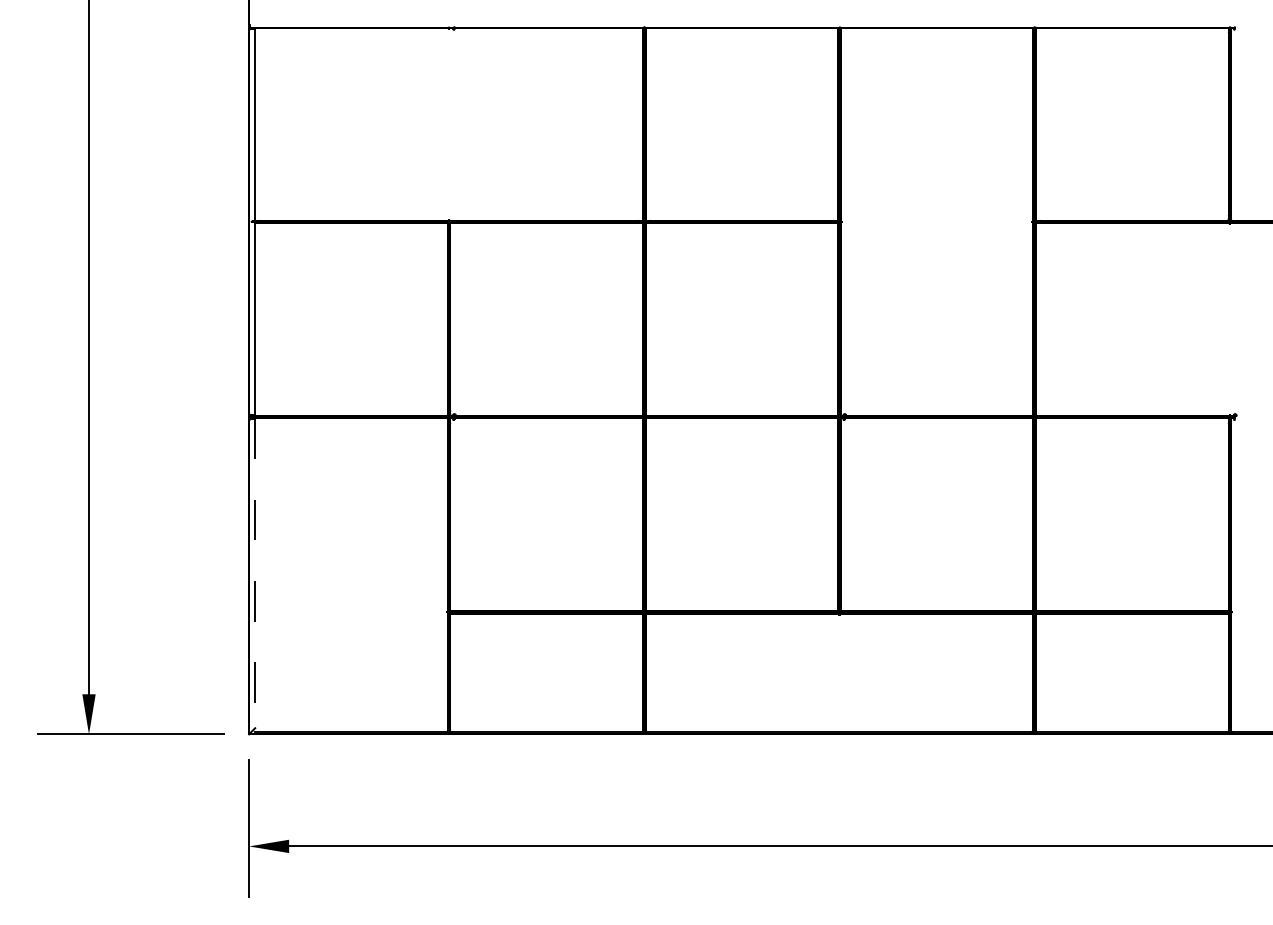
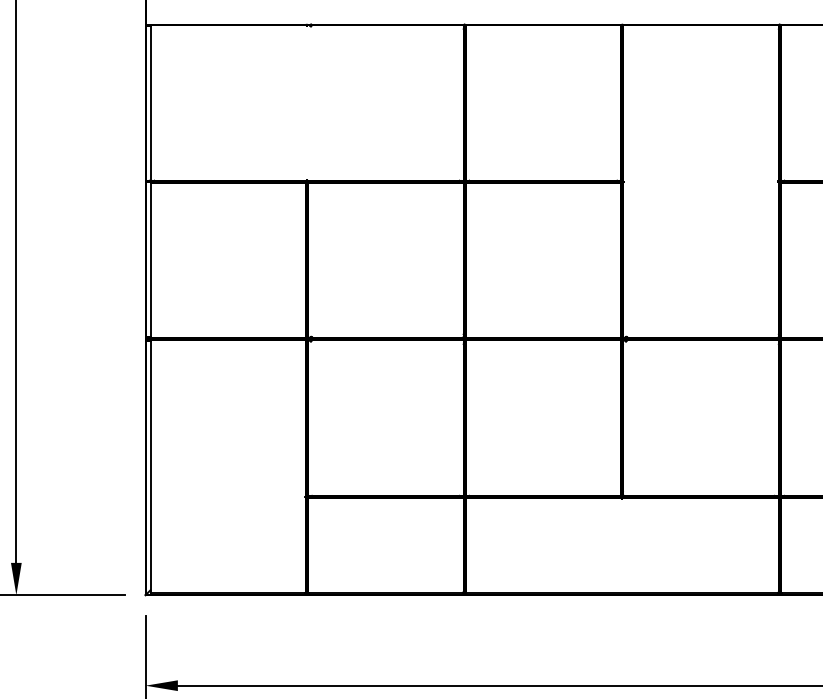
line: (255, 575) -> (150, 467), dashed -> solid

